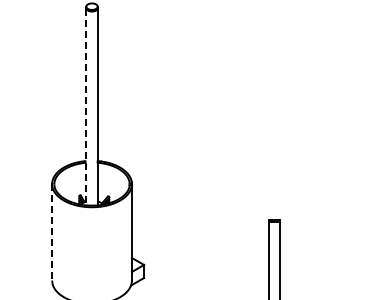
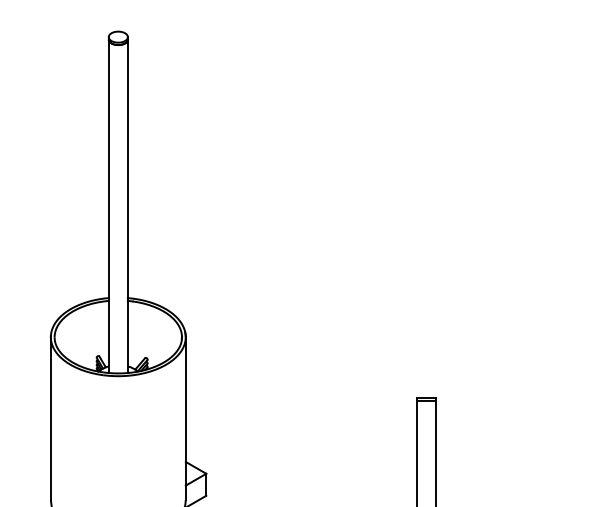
line: (86, 107) -> (108, 207), dashed -> solid
line: (52, 232) -> (51, 418), dashed -> solid

